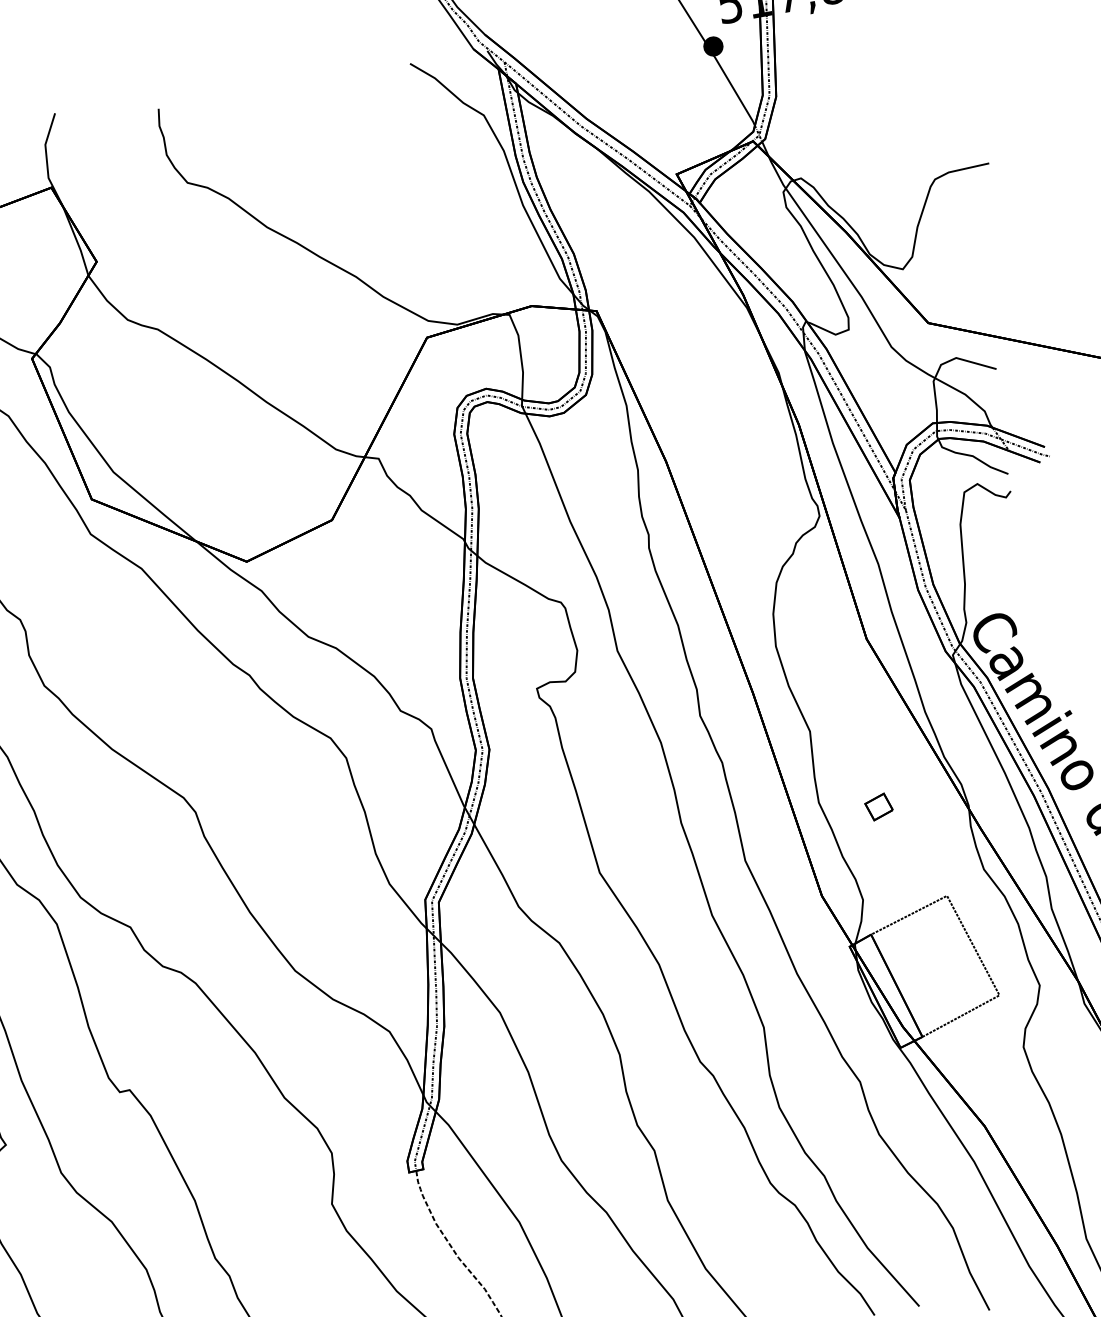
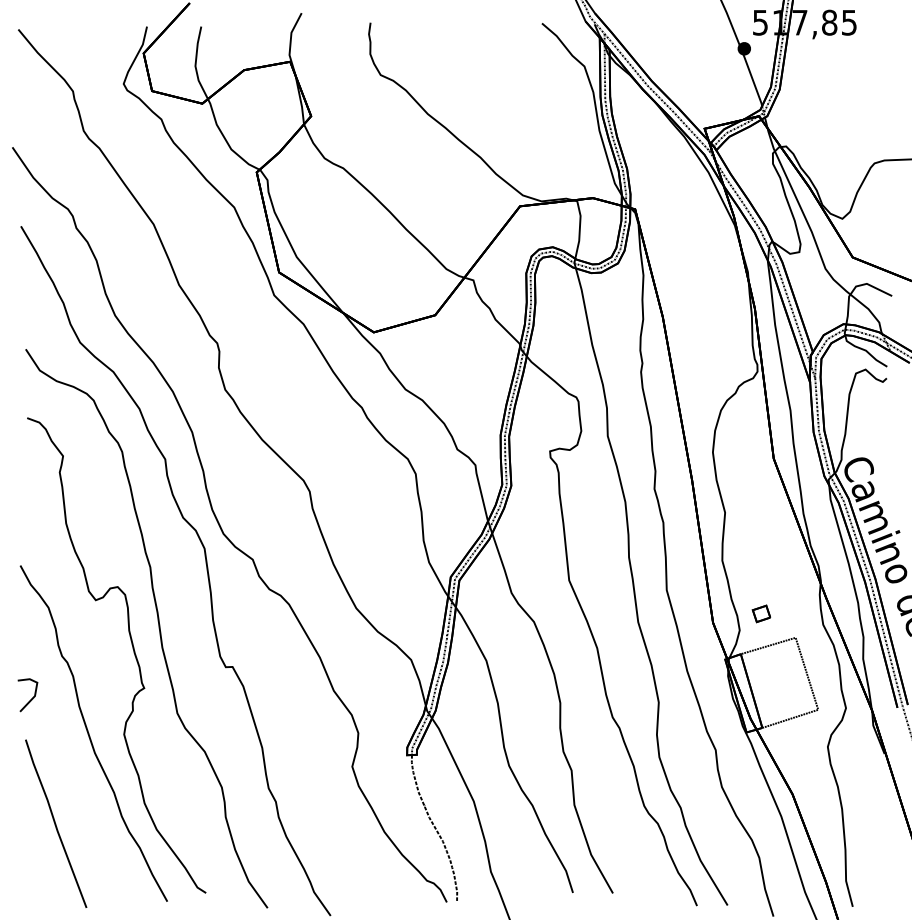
part: (878, 806) -> (761, 613), moved

